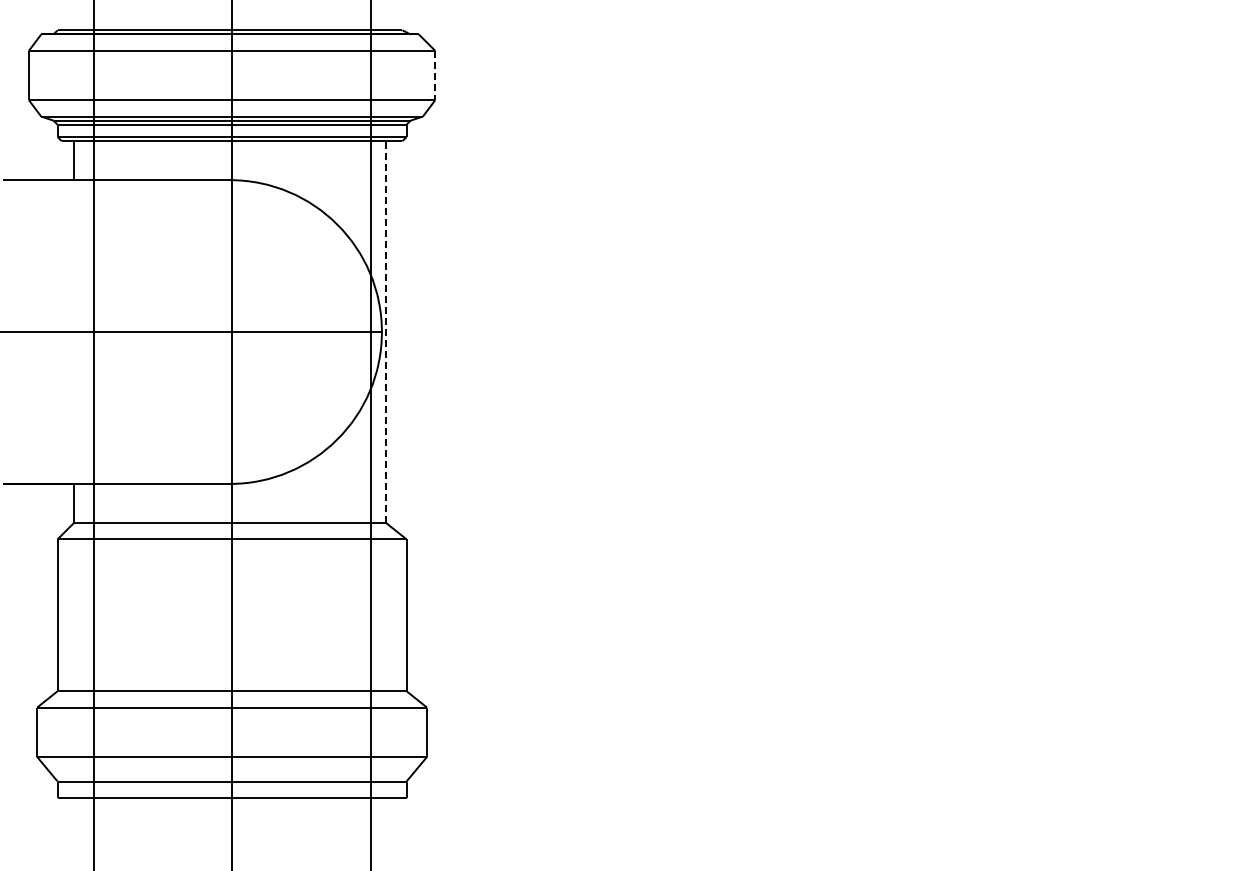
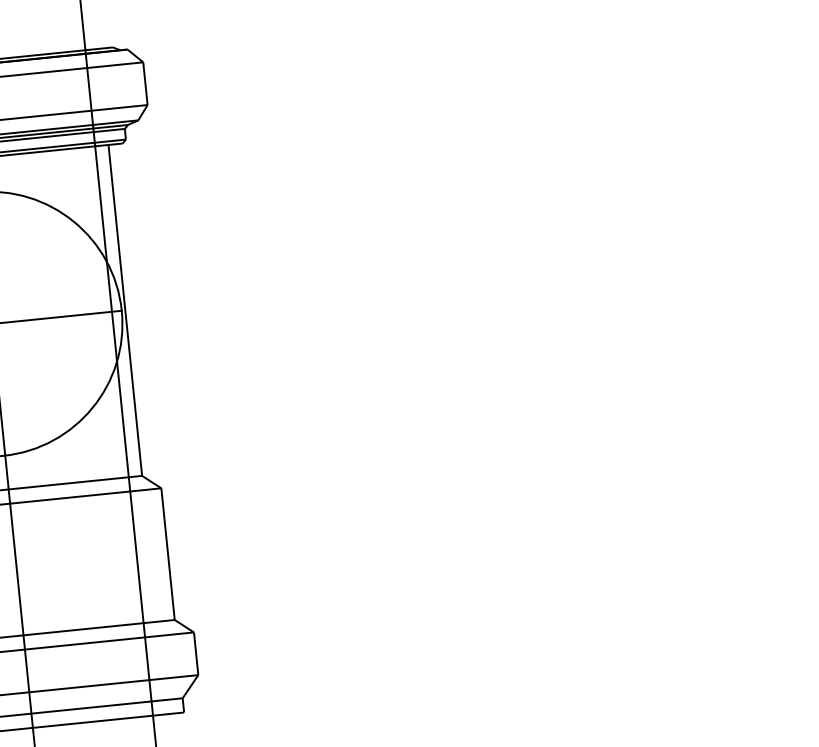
line: (435, 75) -> (145, 83), dashed -> solid
line: (386, 332) -> (125, 310), dashed -> solid

